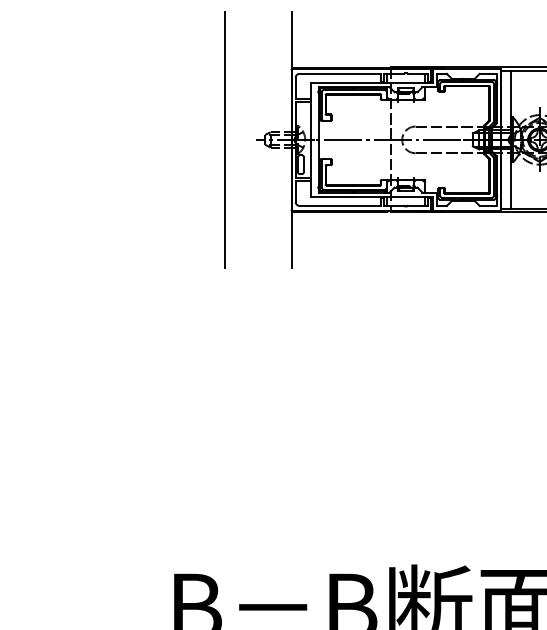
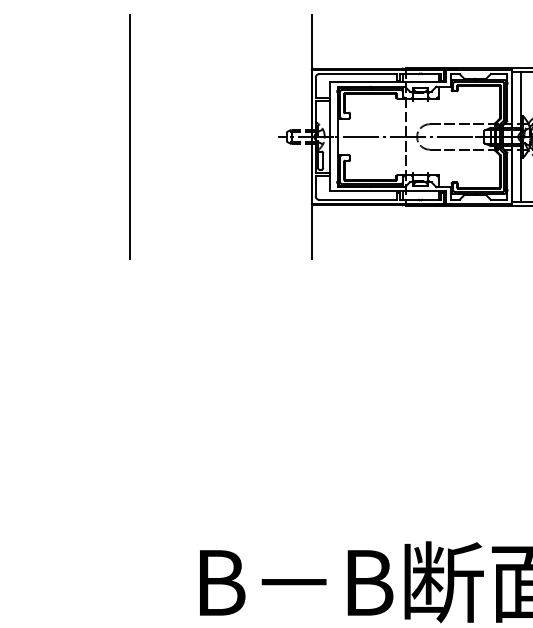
line: (224, 139) -> (129, 136), moved

